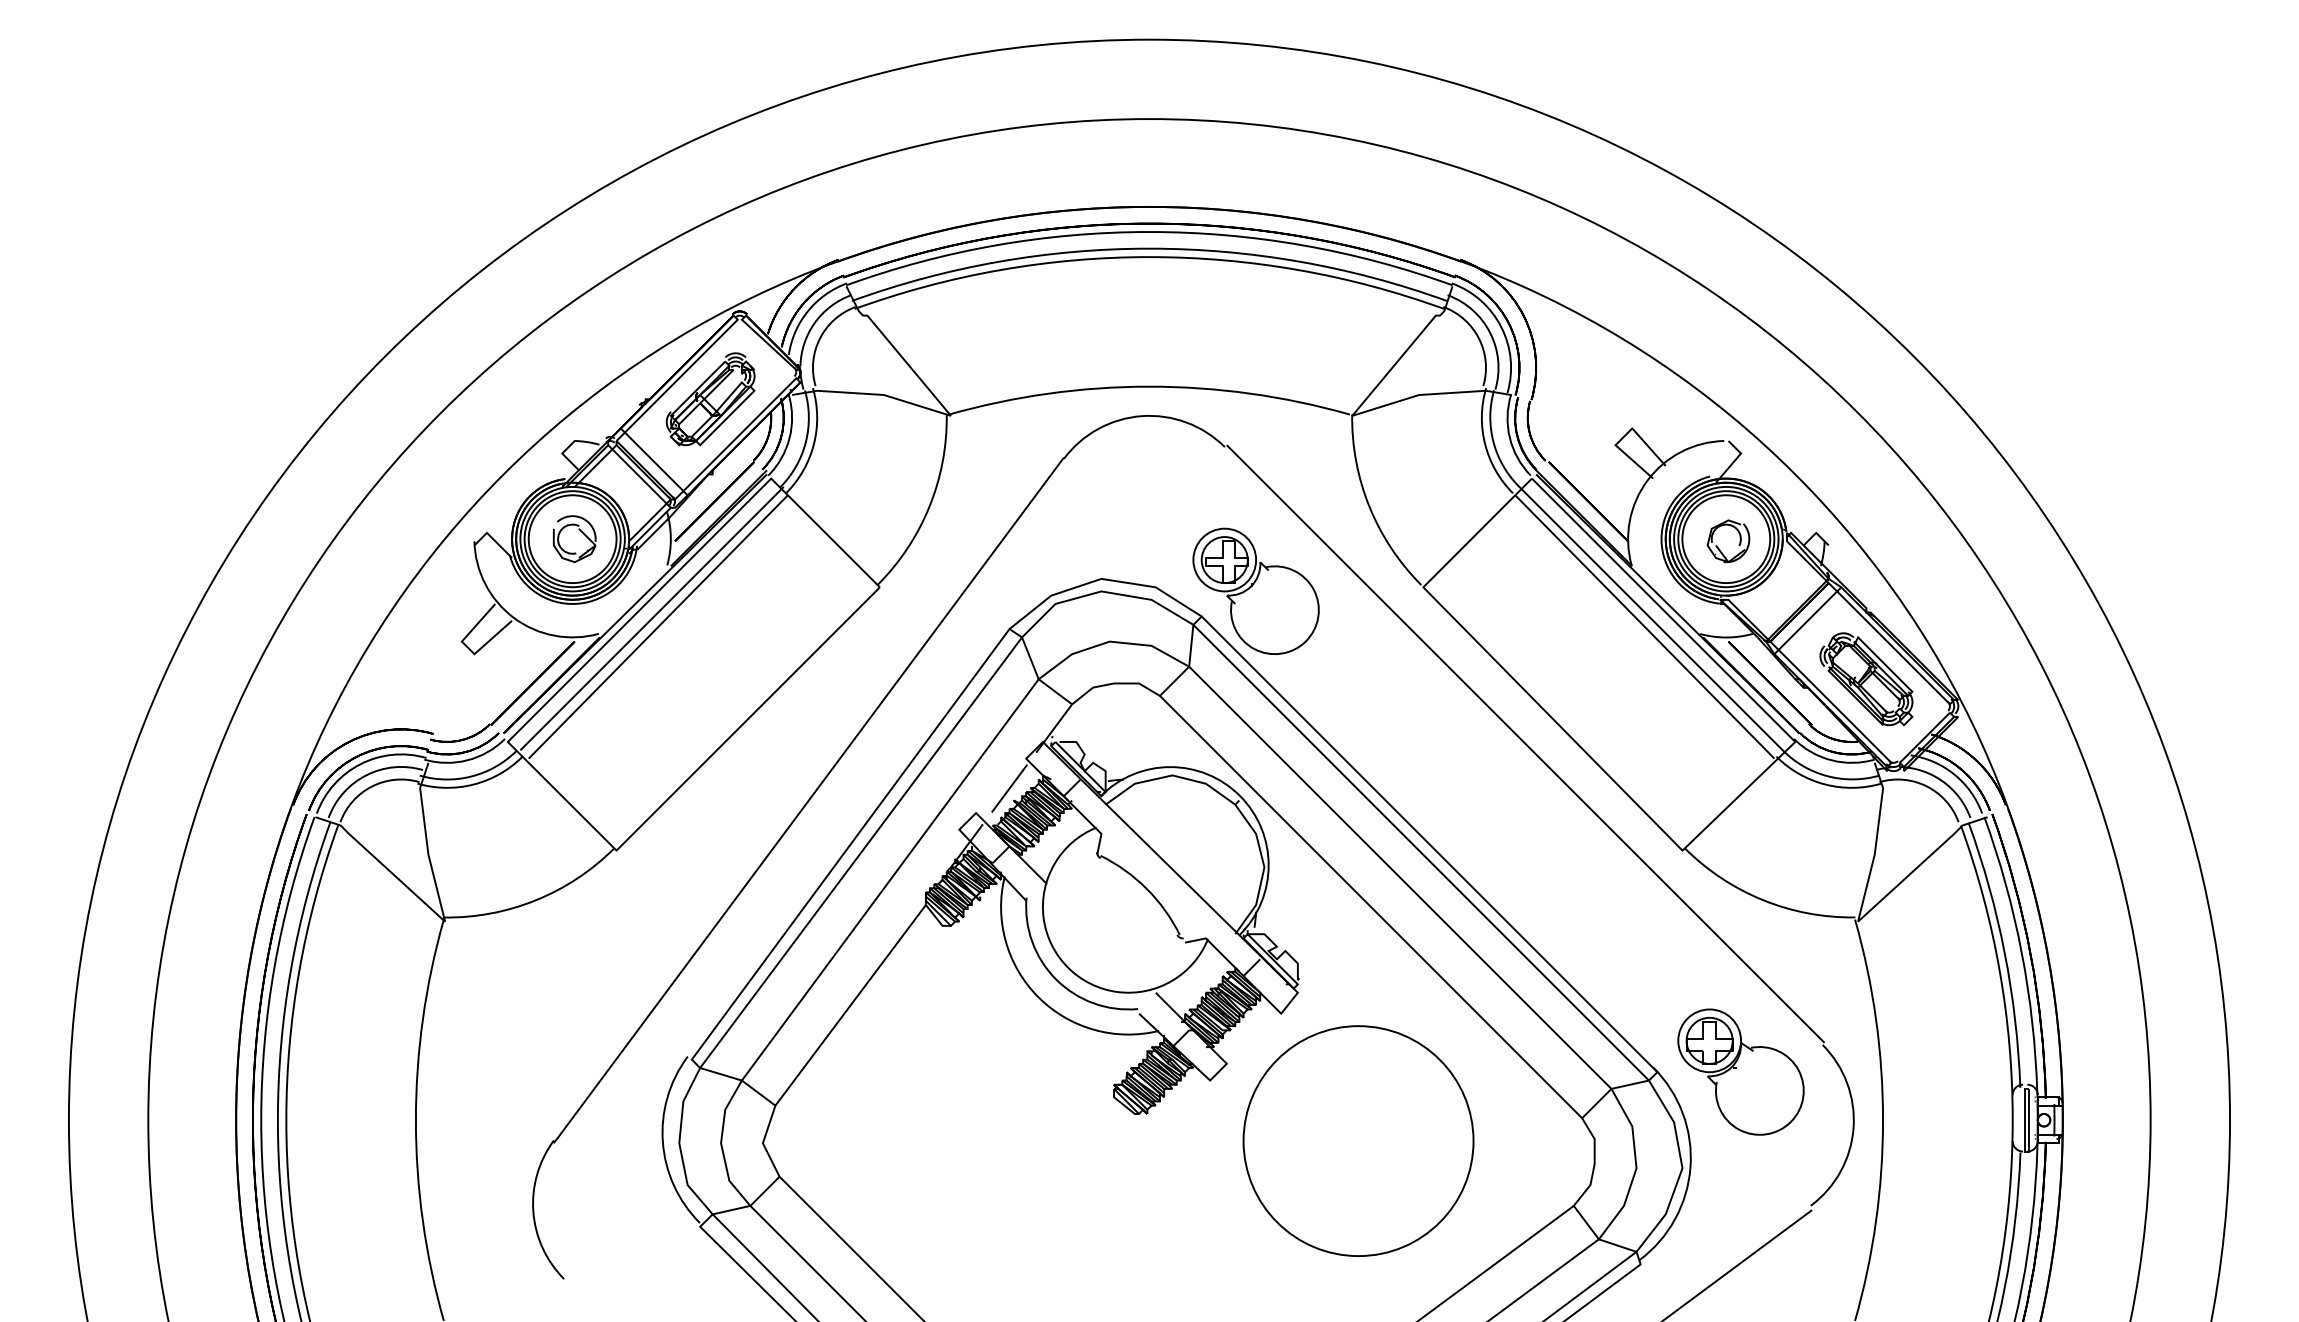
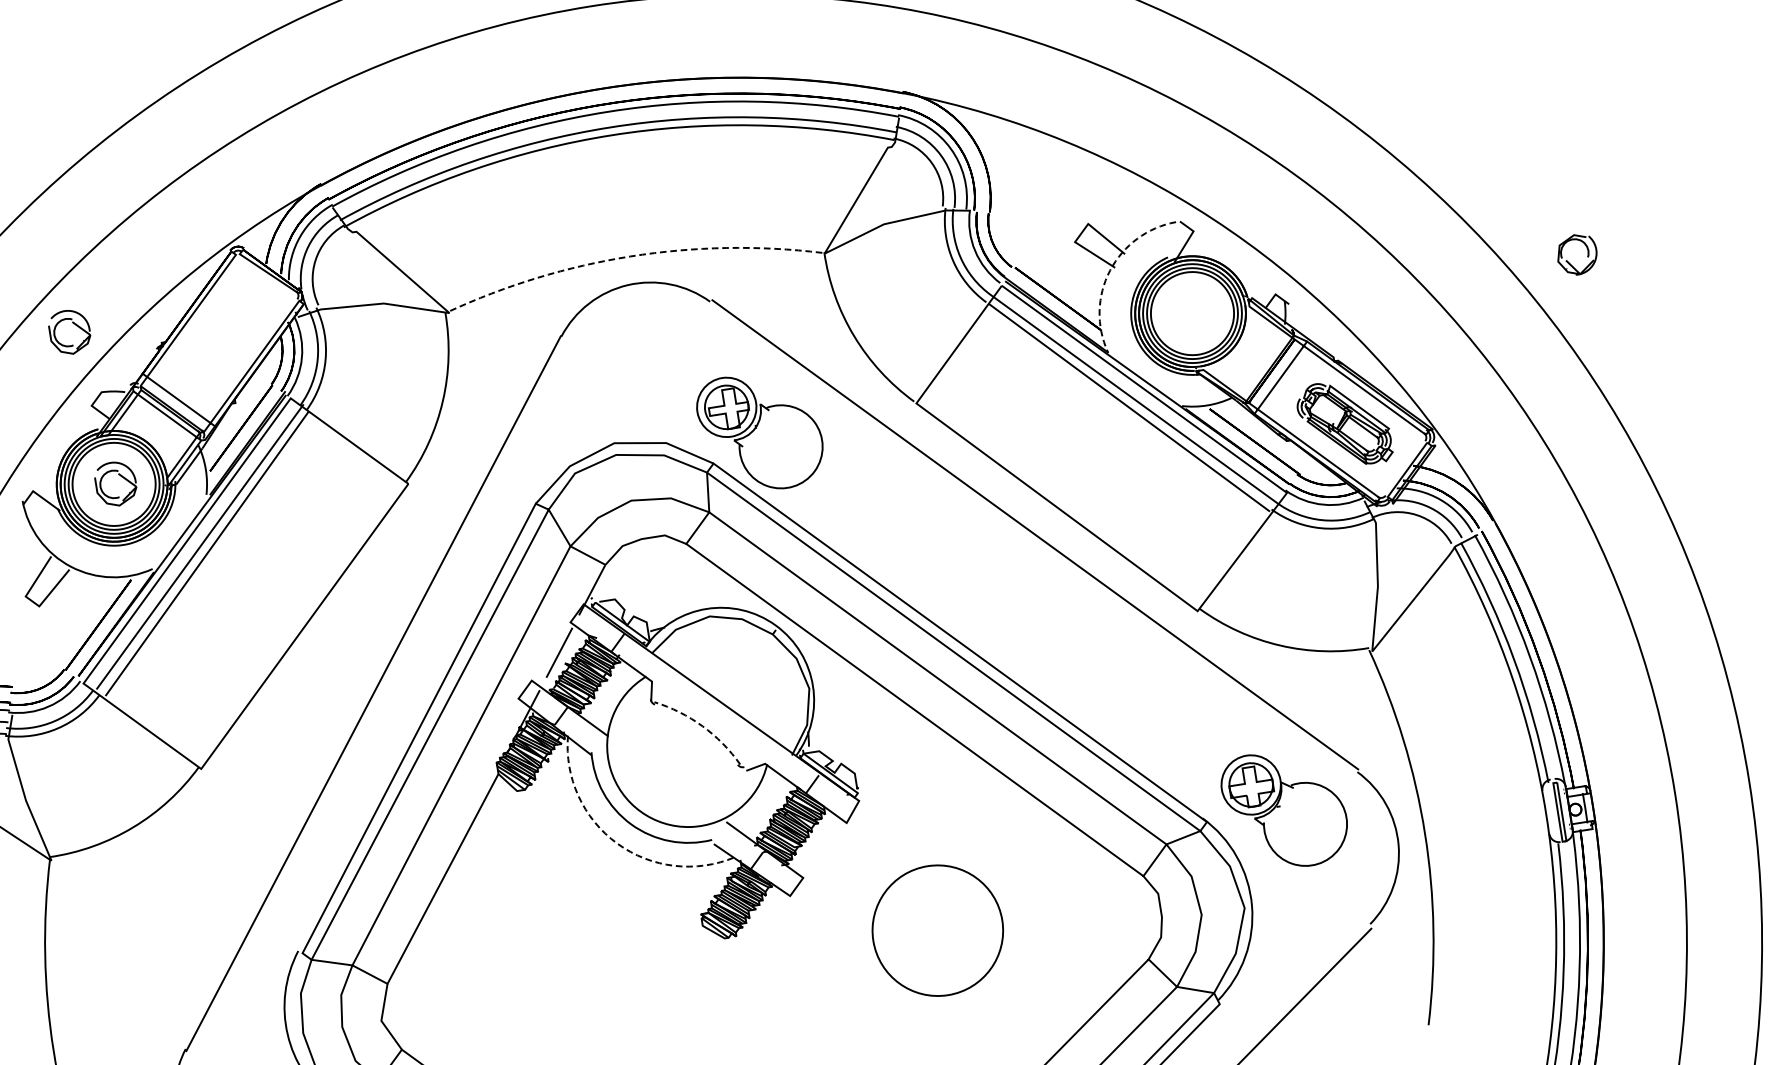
part: (558, 366) -> (75, 325), added
arc: (1149, 386) -> (630, 256), solid -> dashed
part: (710, 399) -> (222, 333), removed
arc: (1647, 480) -> (1110, 270), solid -> dashed
part: (1738, 544) -> (1586, 256), moved
arc: (1146, 888) -> (702, 725), solid -> dashed
arc: (1038, 997) -> (617, 843), solid -> dashed
circle: (1358, 1141) -> (937, 931), size x0.6

